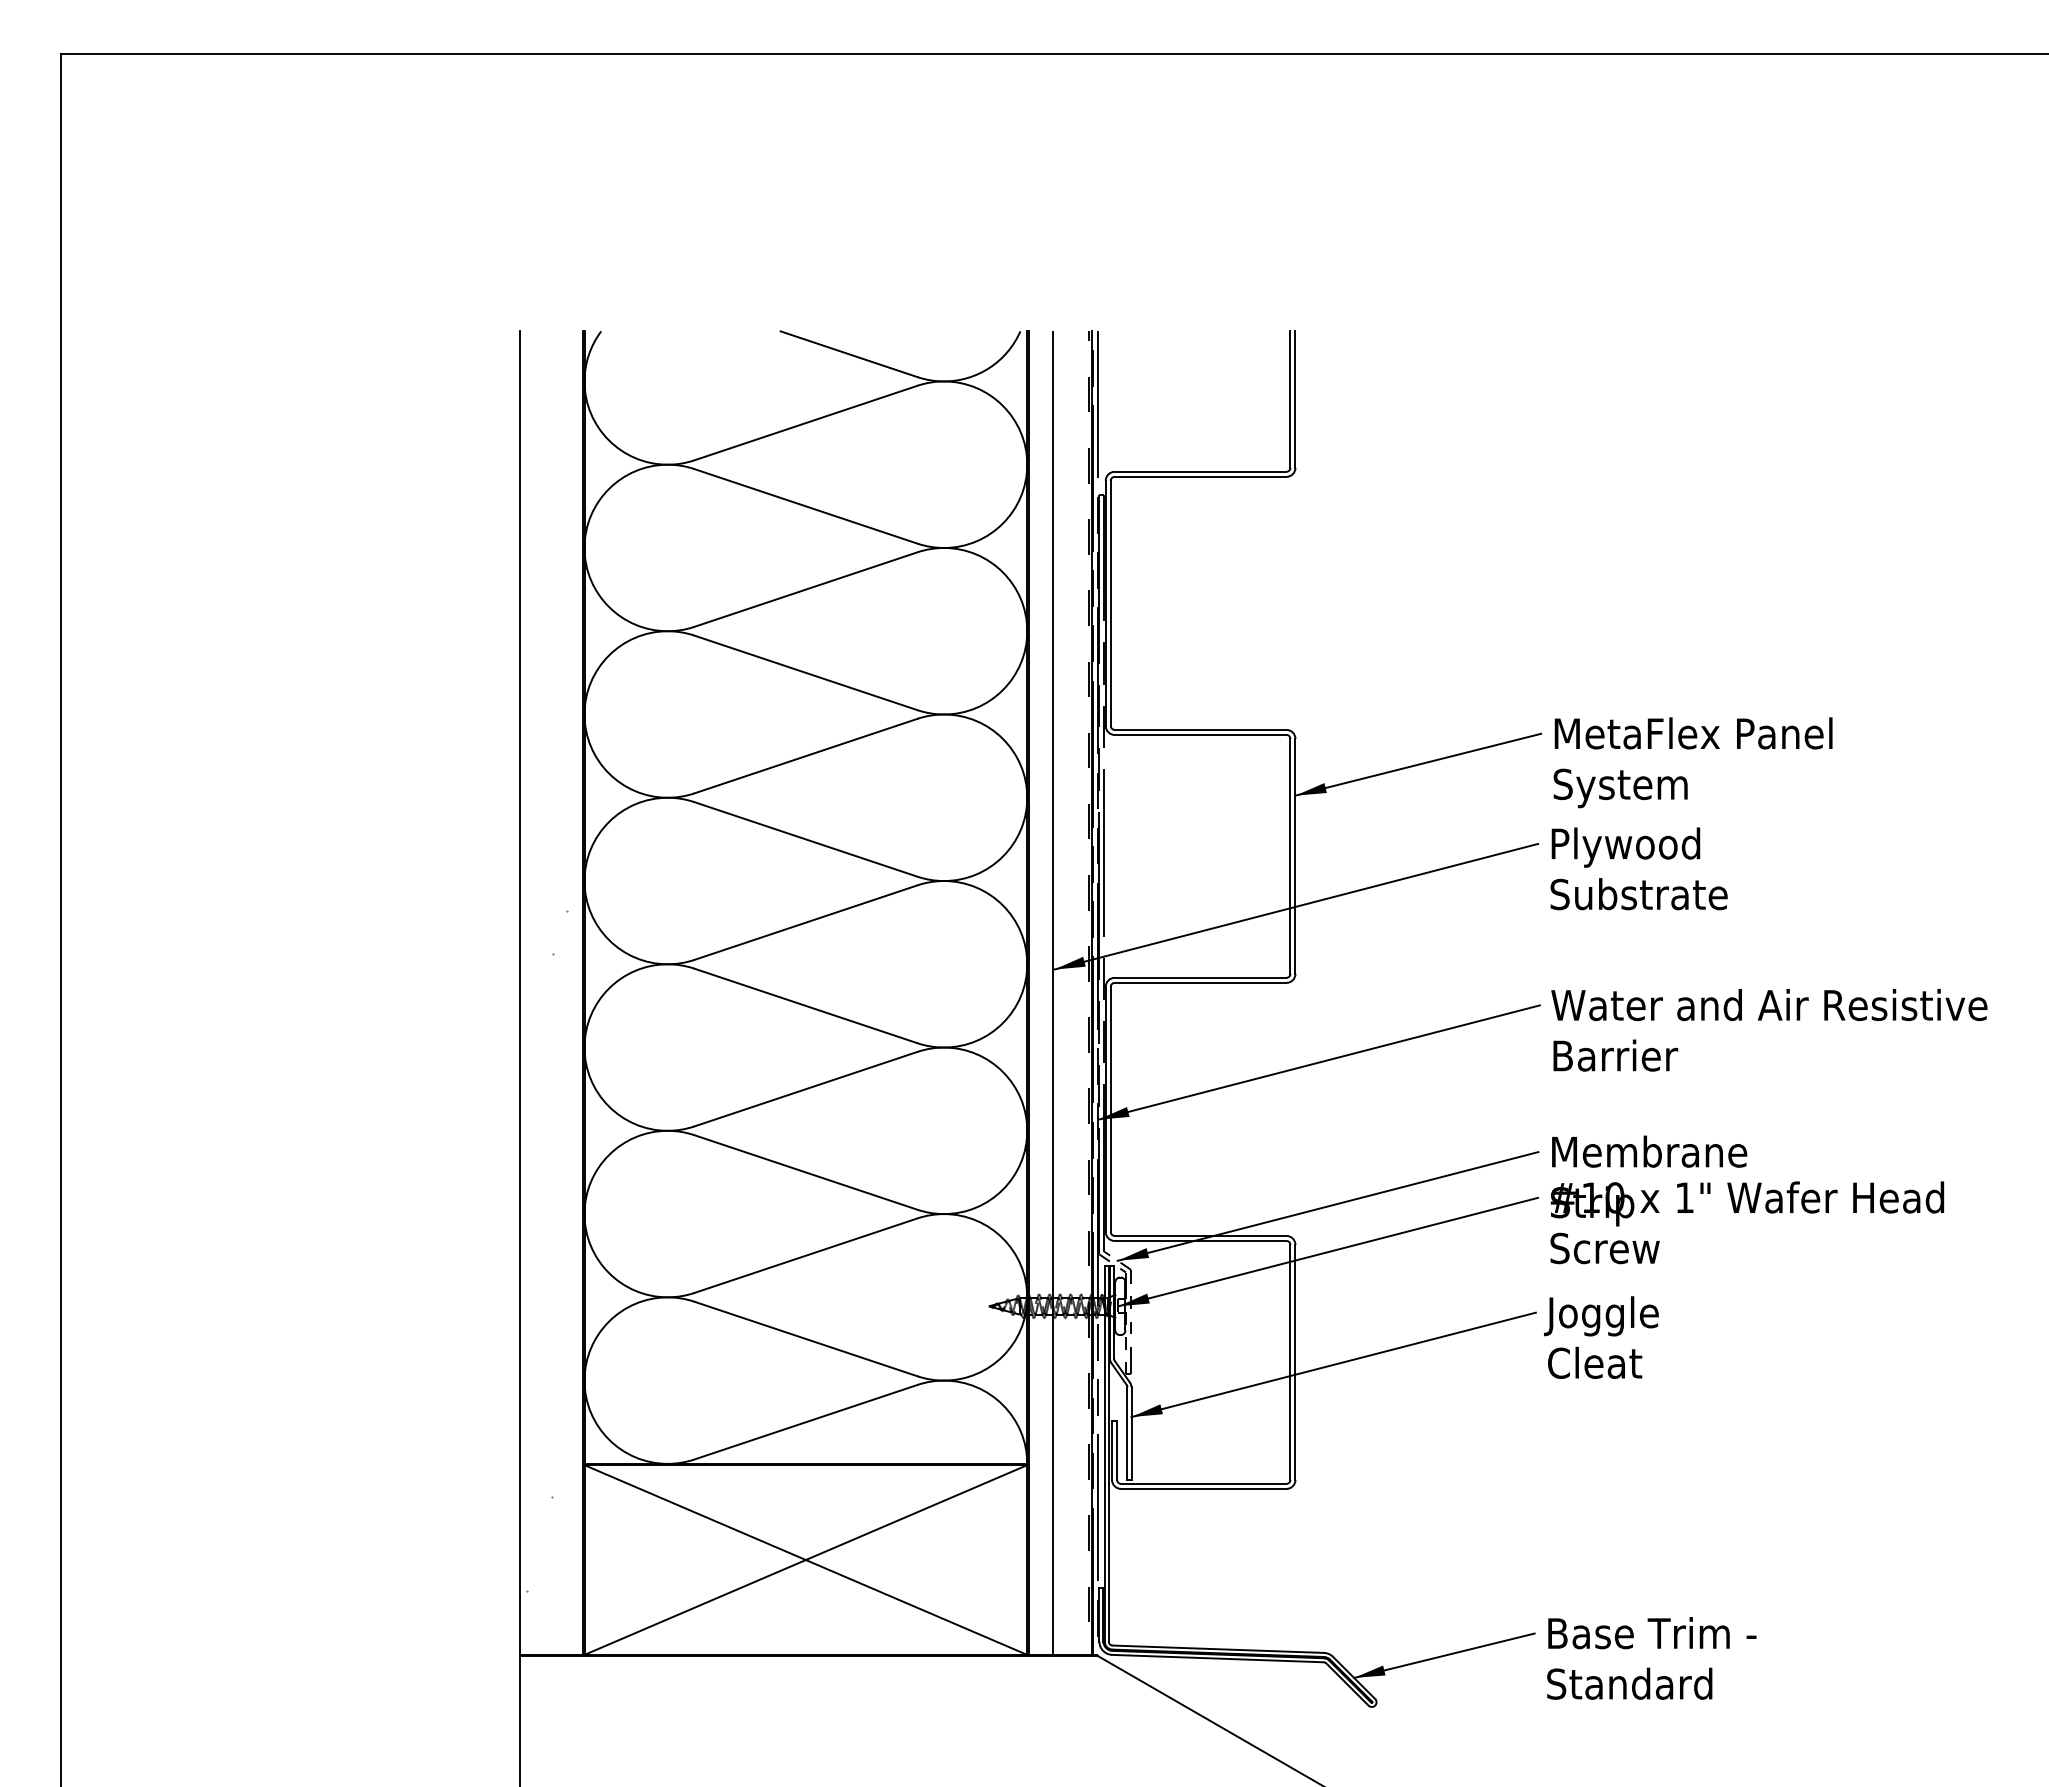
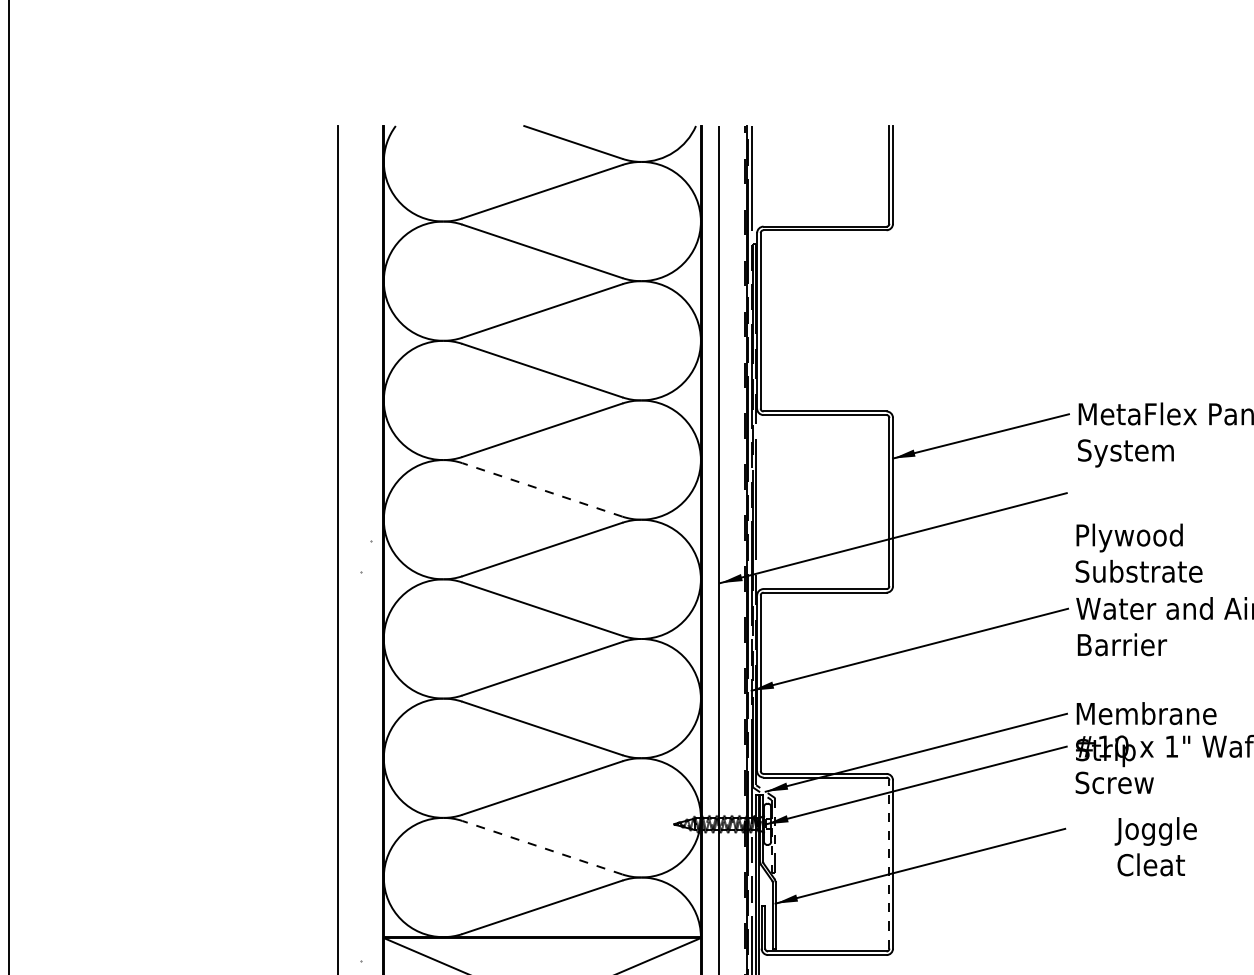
line: (805, 839) -> (542, 489), solid -> dashed
text: (1638, 868) -> (1138, 553), moved
text: (1601, 1337) -> (1155, 846), moved
line: (805, 1338) -> (542, 847), solid -> dashed
line: (1290, 1361) -> (889, 863), solid -> dashed

